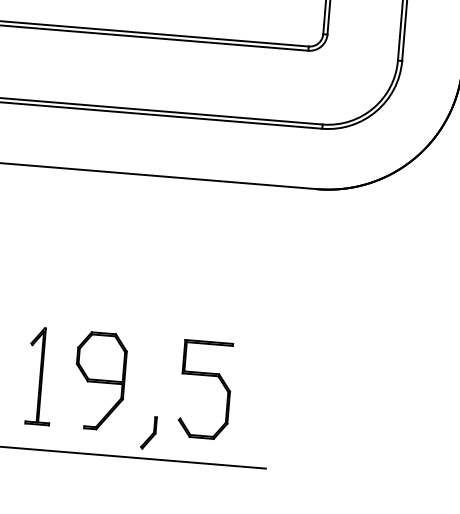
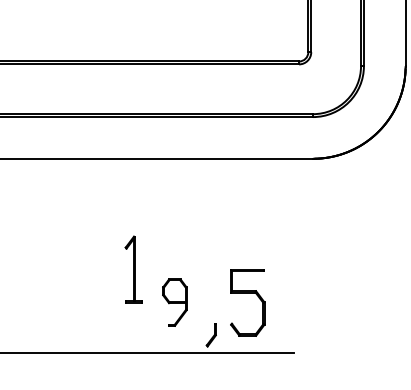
part: (40, 376) -> (133, 269), moved
part: (99, 380) -> (174, 302), size x0.7

